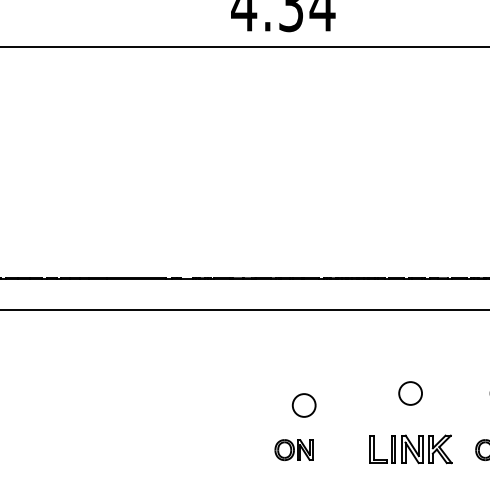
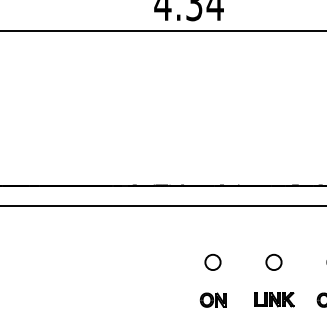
circle: (303, 404) -> (212, 261), moved
part: (292, 449) -> (212, 299), moved
part: (411, 449) -> (274, 299), size x0.71

